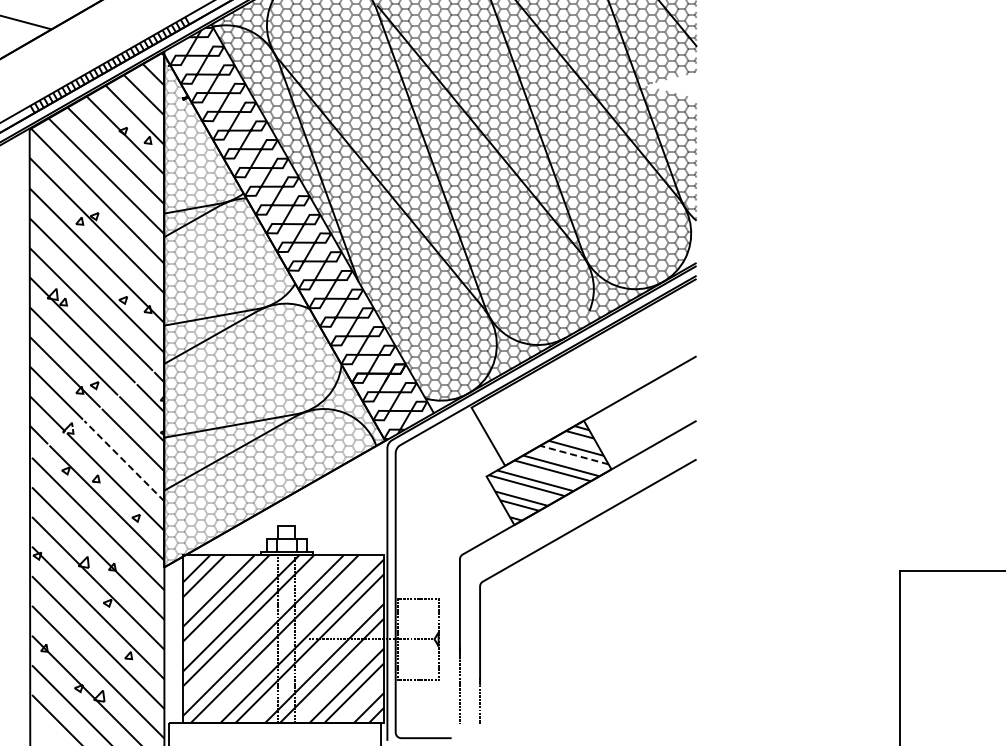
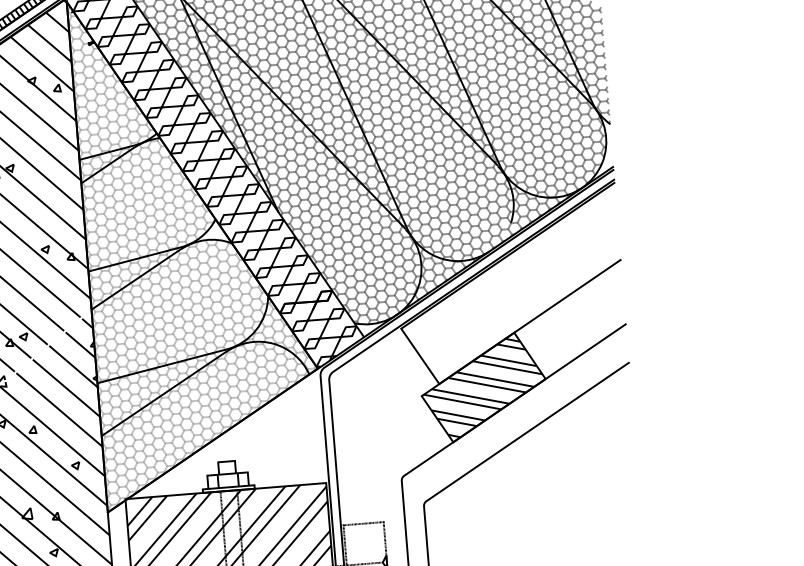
line: (574, 455) -> (507, 368), dashed -> solid
line: (124, 461) -> (59, 410), dashed -> solid

